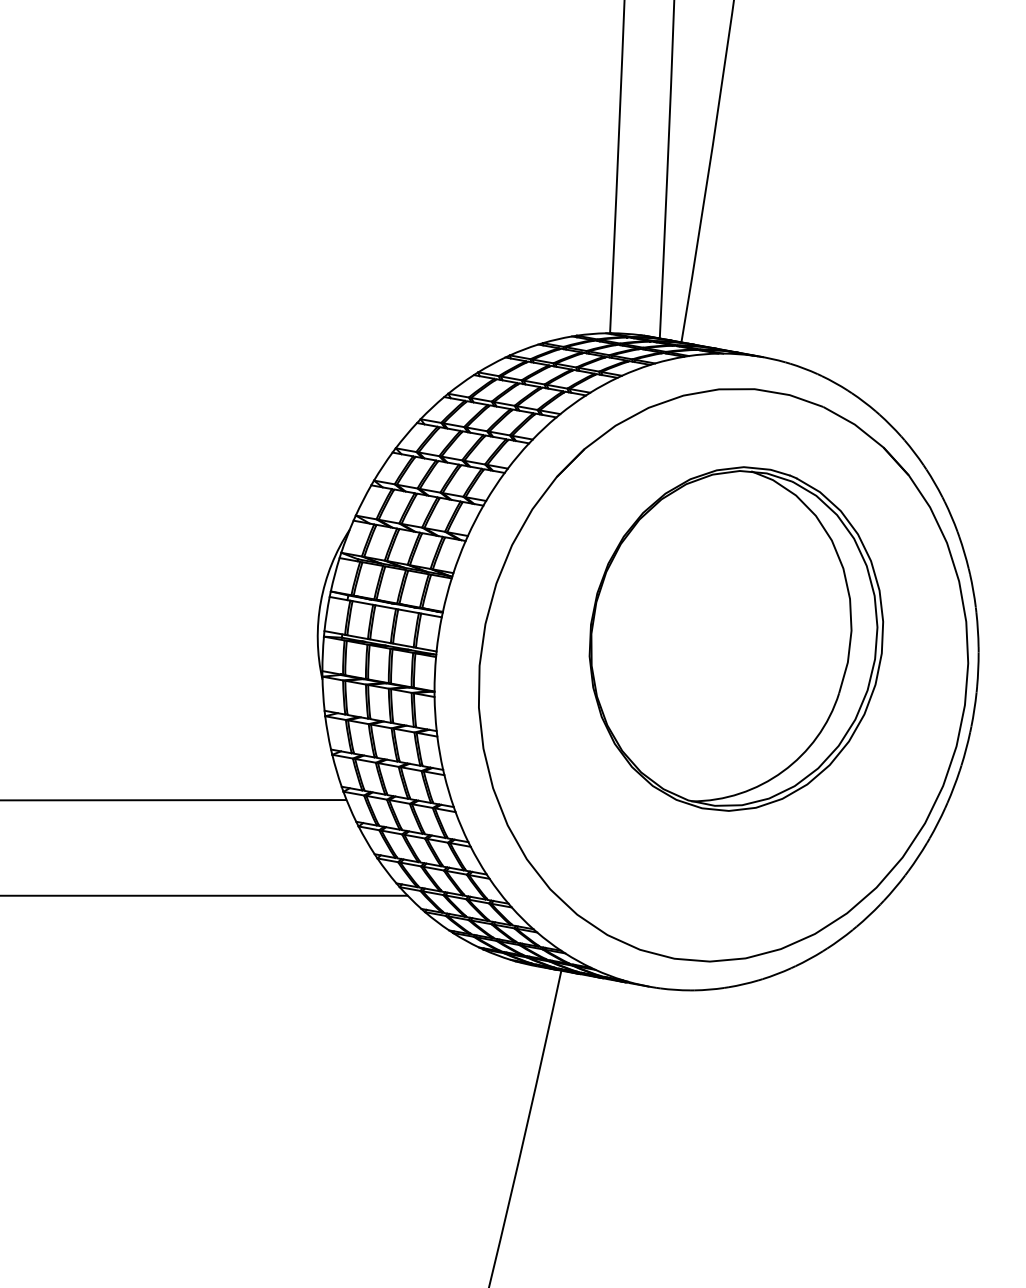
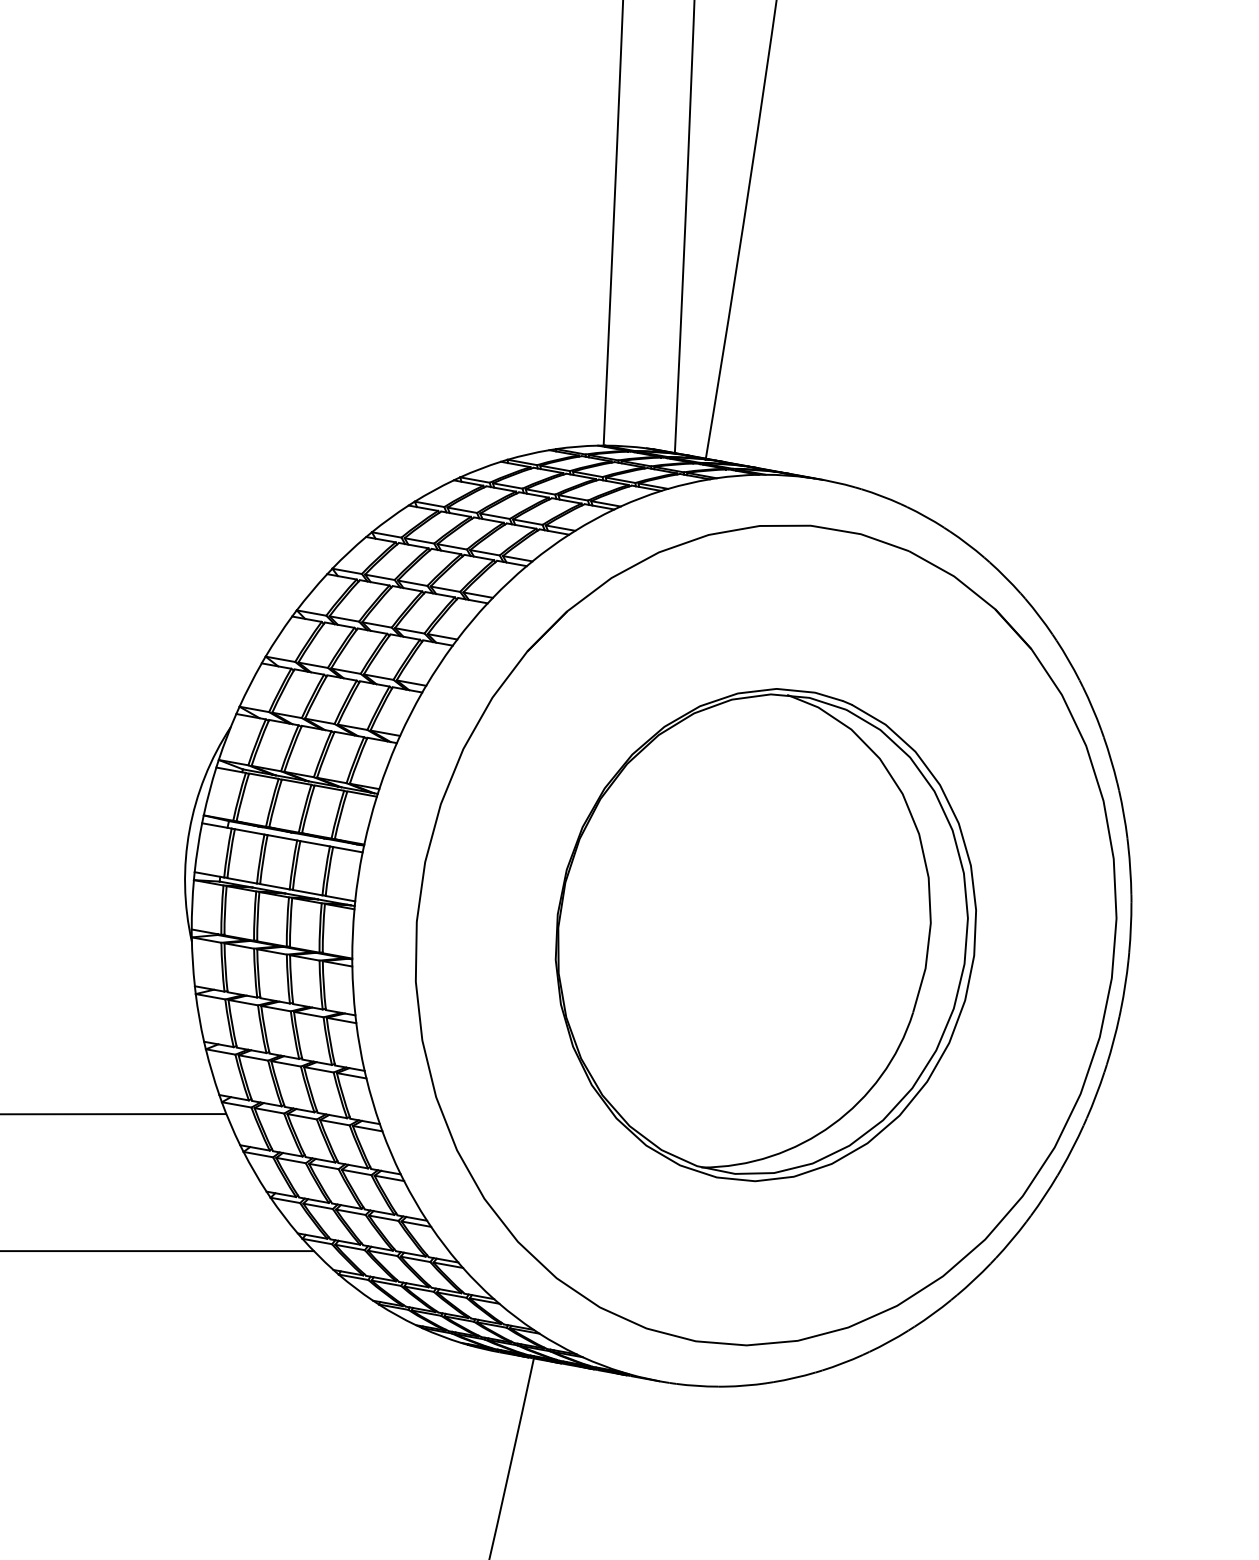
part: (736, 638) -> (766, 934), moved

